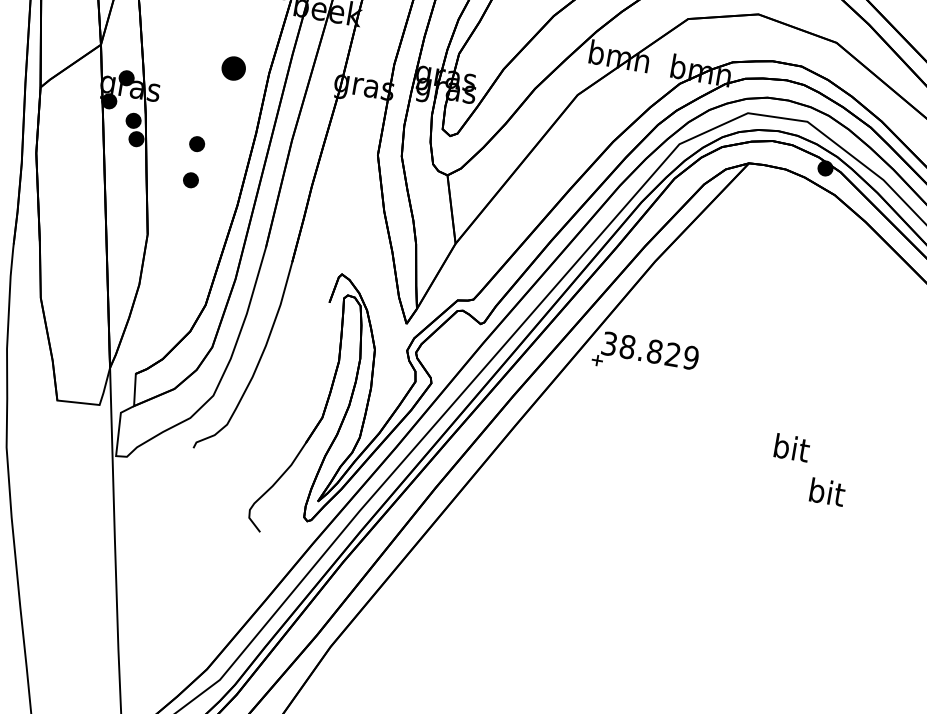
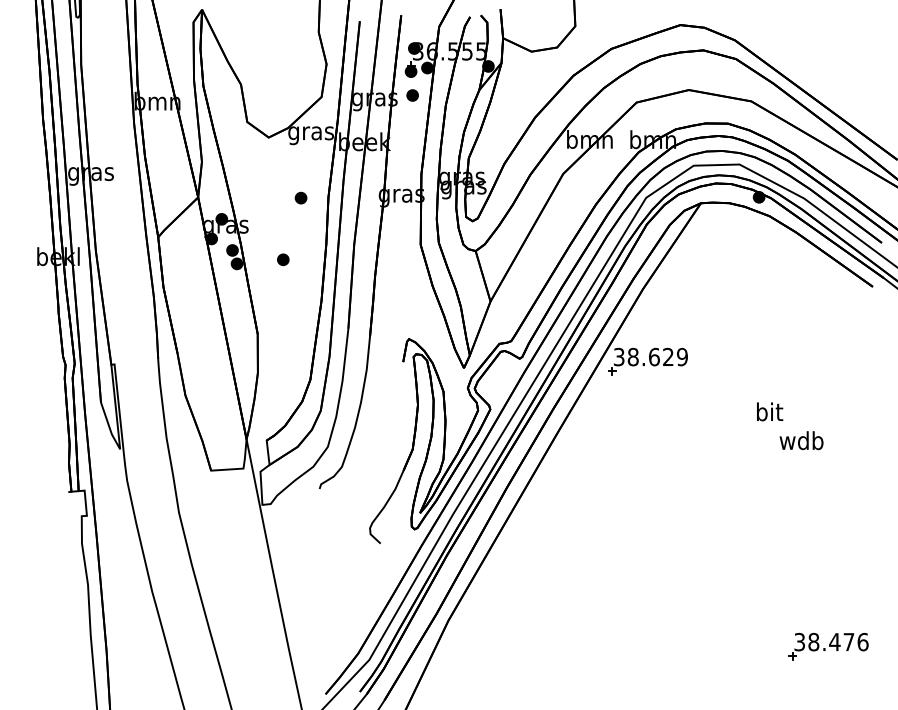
part: (233, 67) -> (300, 197), size x0.62
part: (191, 179) -> (283, 287), removed
text: (655, 350) -> (654, 356), 38.829 -> 38.629
text: (826, 491) -> (801, 440), bit -> wdb

